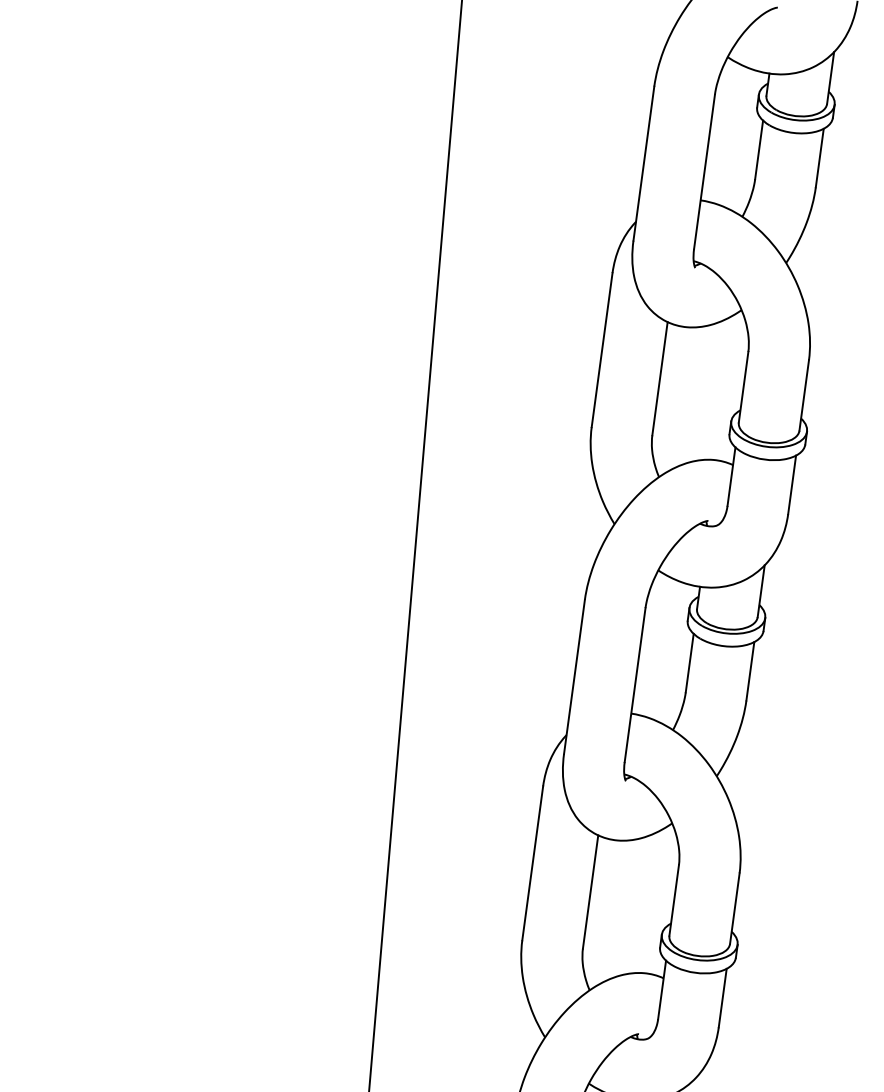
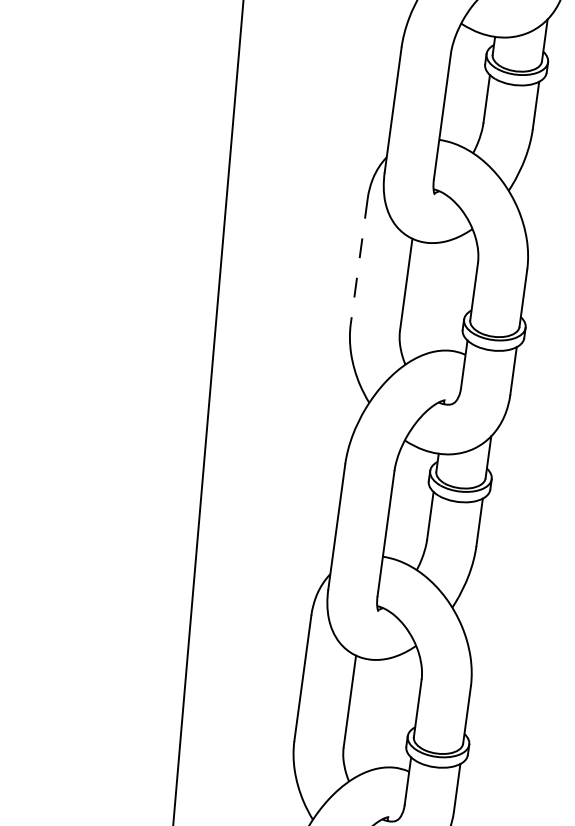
line: (602, 350) -> (359, 261), solid -> dashed

